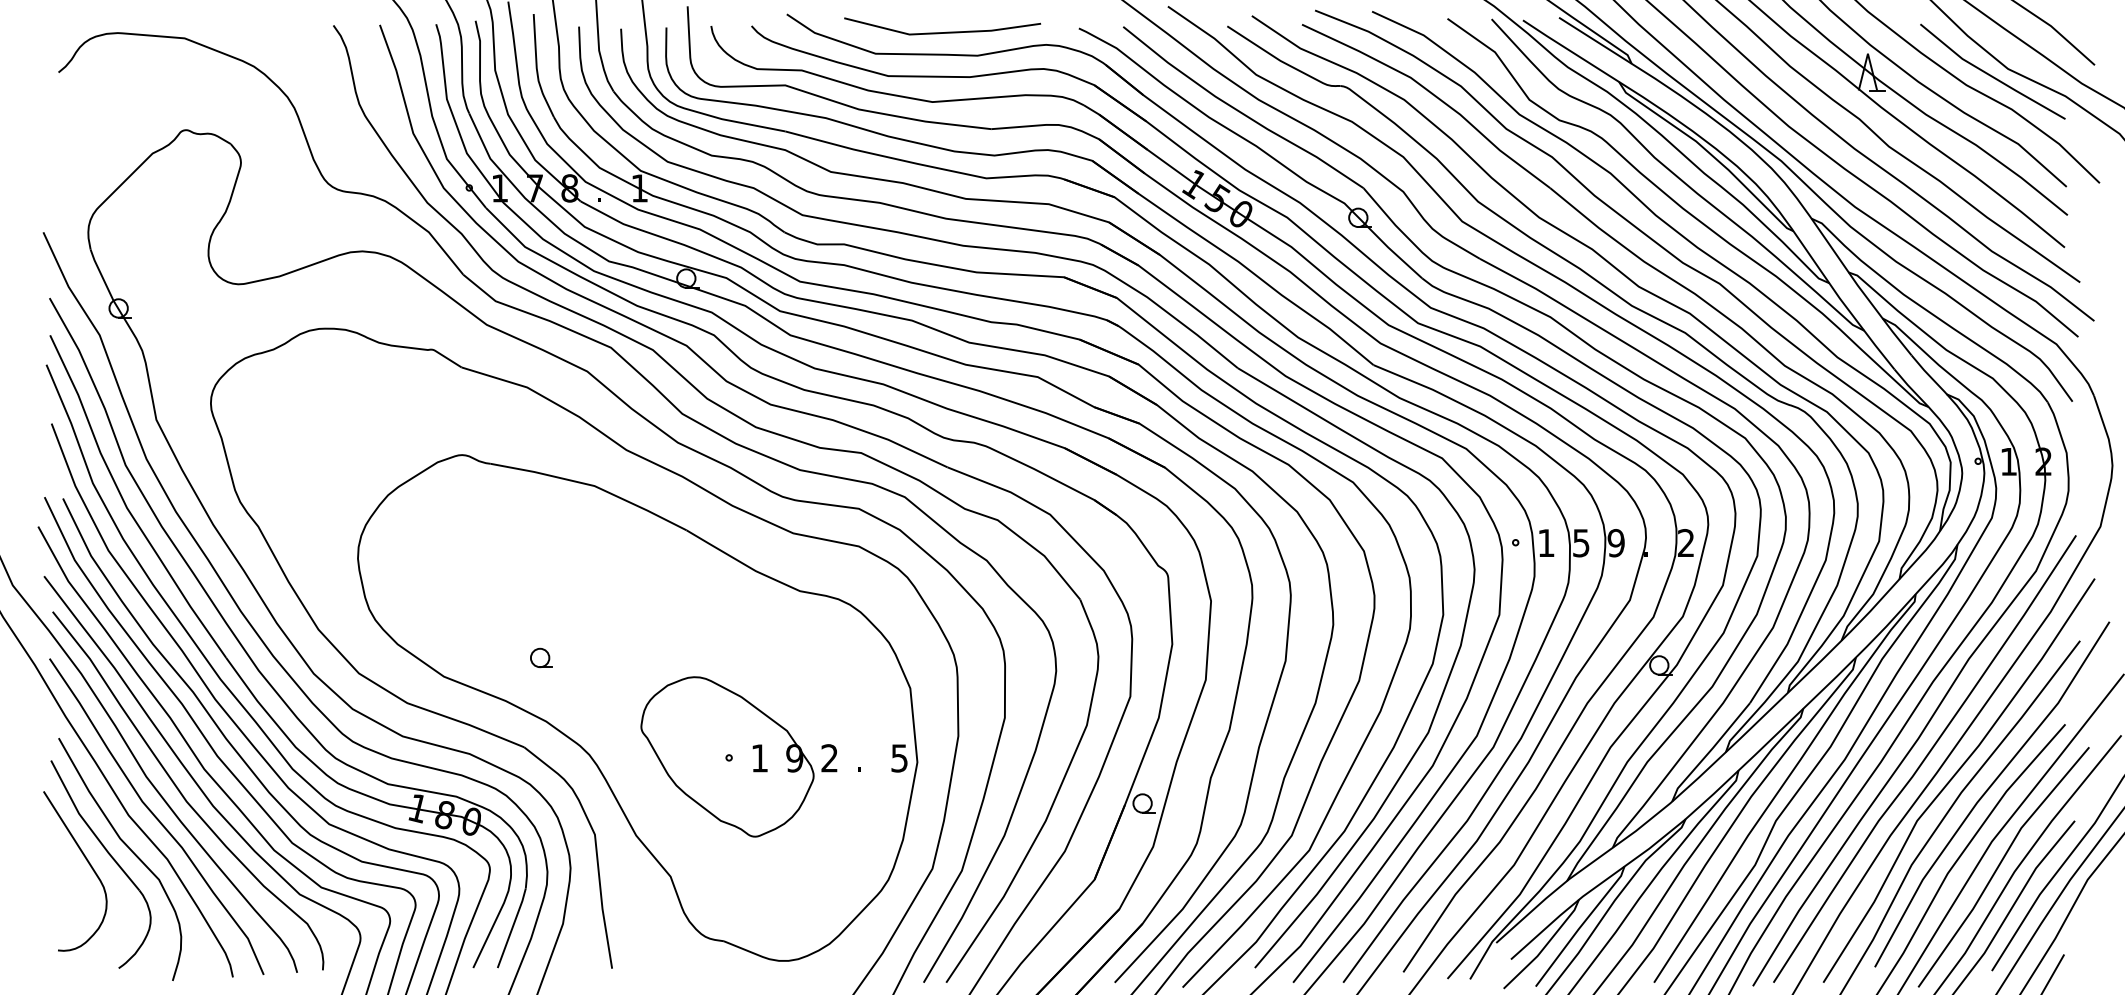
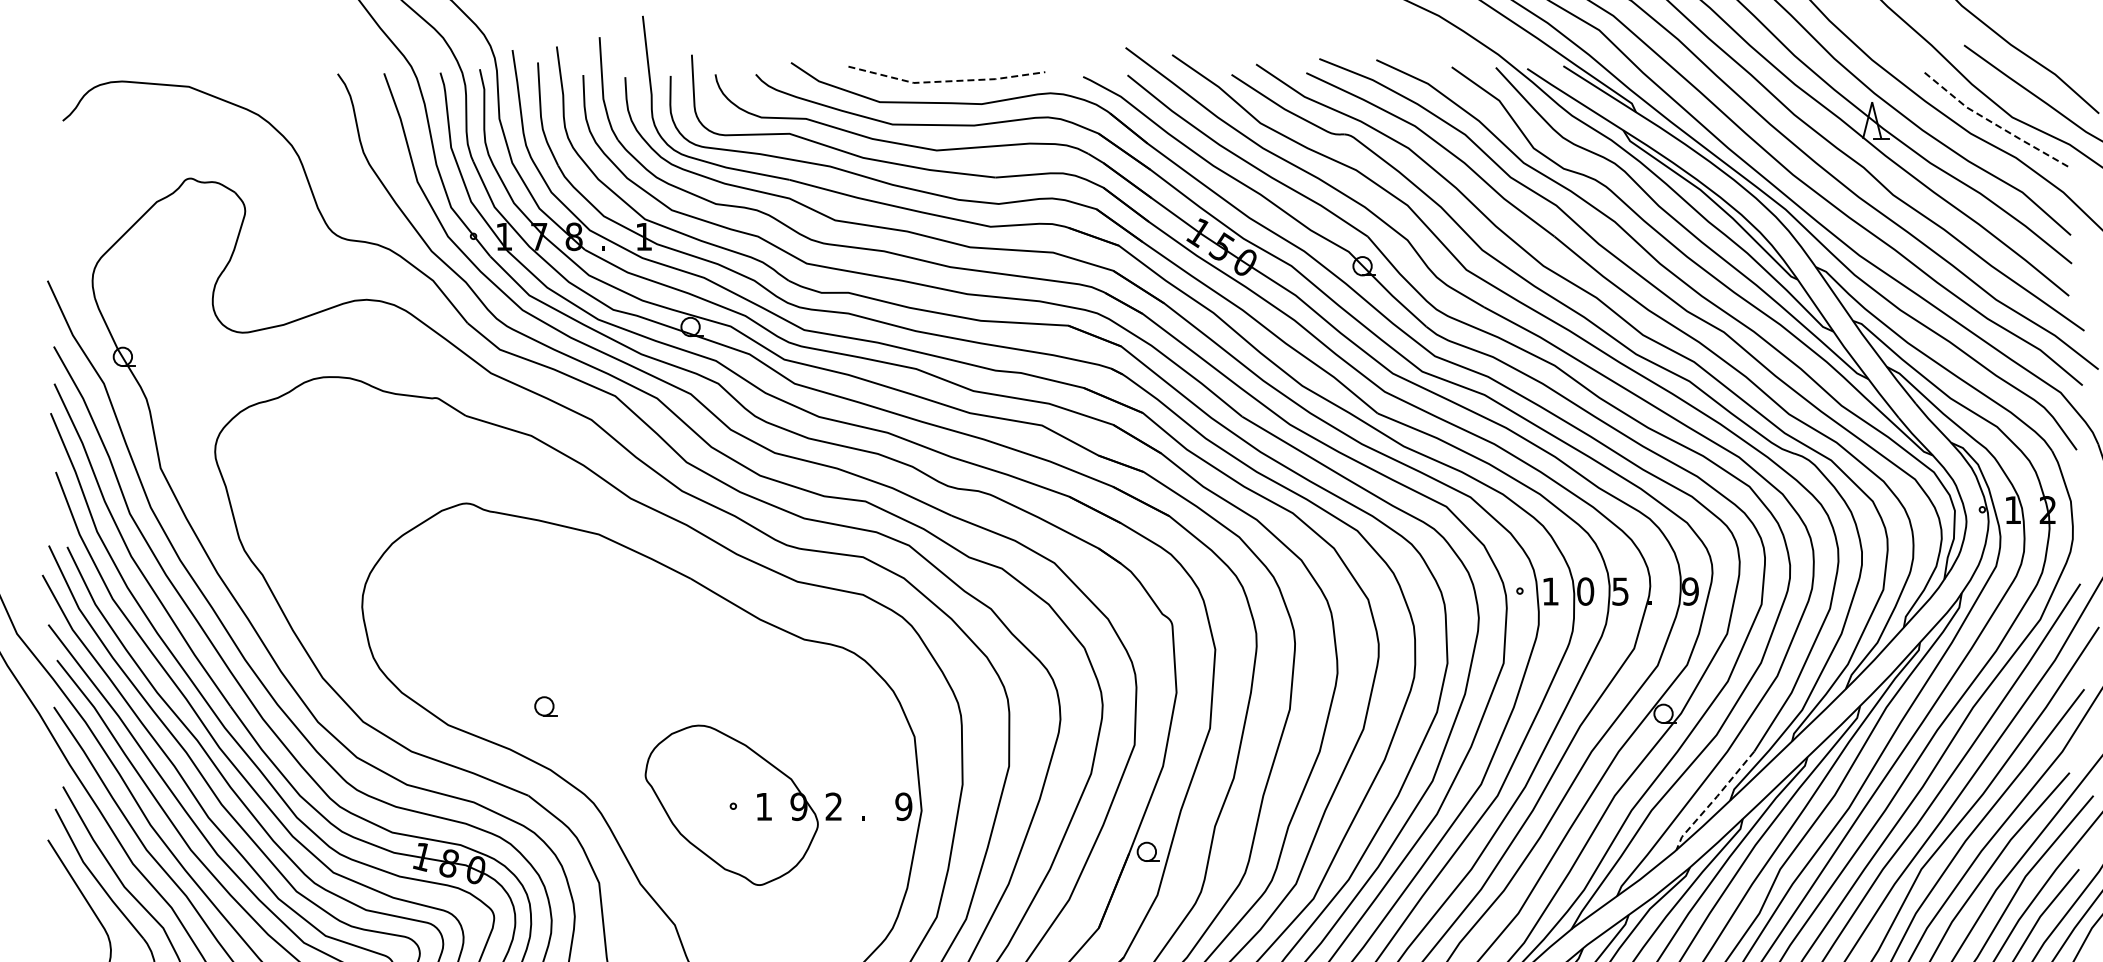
line: (942, 33) -> (946, 81), solid -> dashed
line: (1990, 75) -> (1994, 123), solid -> dashed
text: (1580, 543) -> (1584, 591), 5 -> 0
text: (1615, 543) -> (1619, 591), 9 -> 5
text: (1685, 543) -> (1689, 591), 2 -> 9
line: (1709, 752) -> (1713, 800), solid -> dashed
text: (899, 758) -> (903, 806), 5 -> 9

